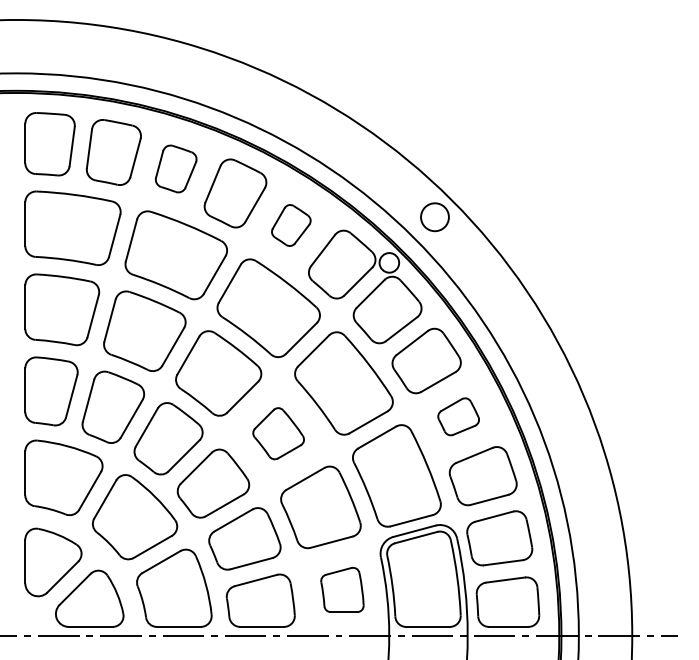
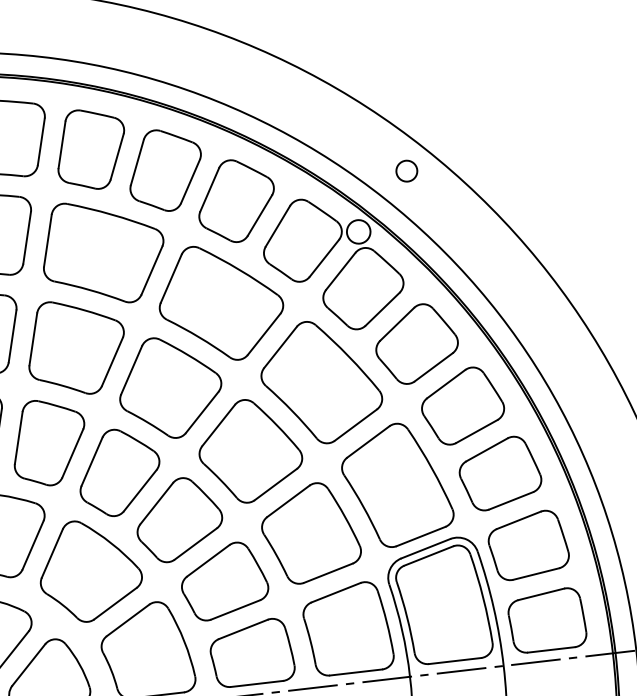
part: (176, 168) -> (91, 148), size x1.43
circle: (434, 216) -> (406, 170), size x0.62
part: (291, 225) -> (236, 200), size x1.67
part: (458, 416) -> (462, 405), size x1.67
part: (278, 433) -> (249, 450), size x1.67
part: (342, 589) -> (347, 628), size x1.67

